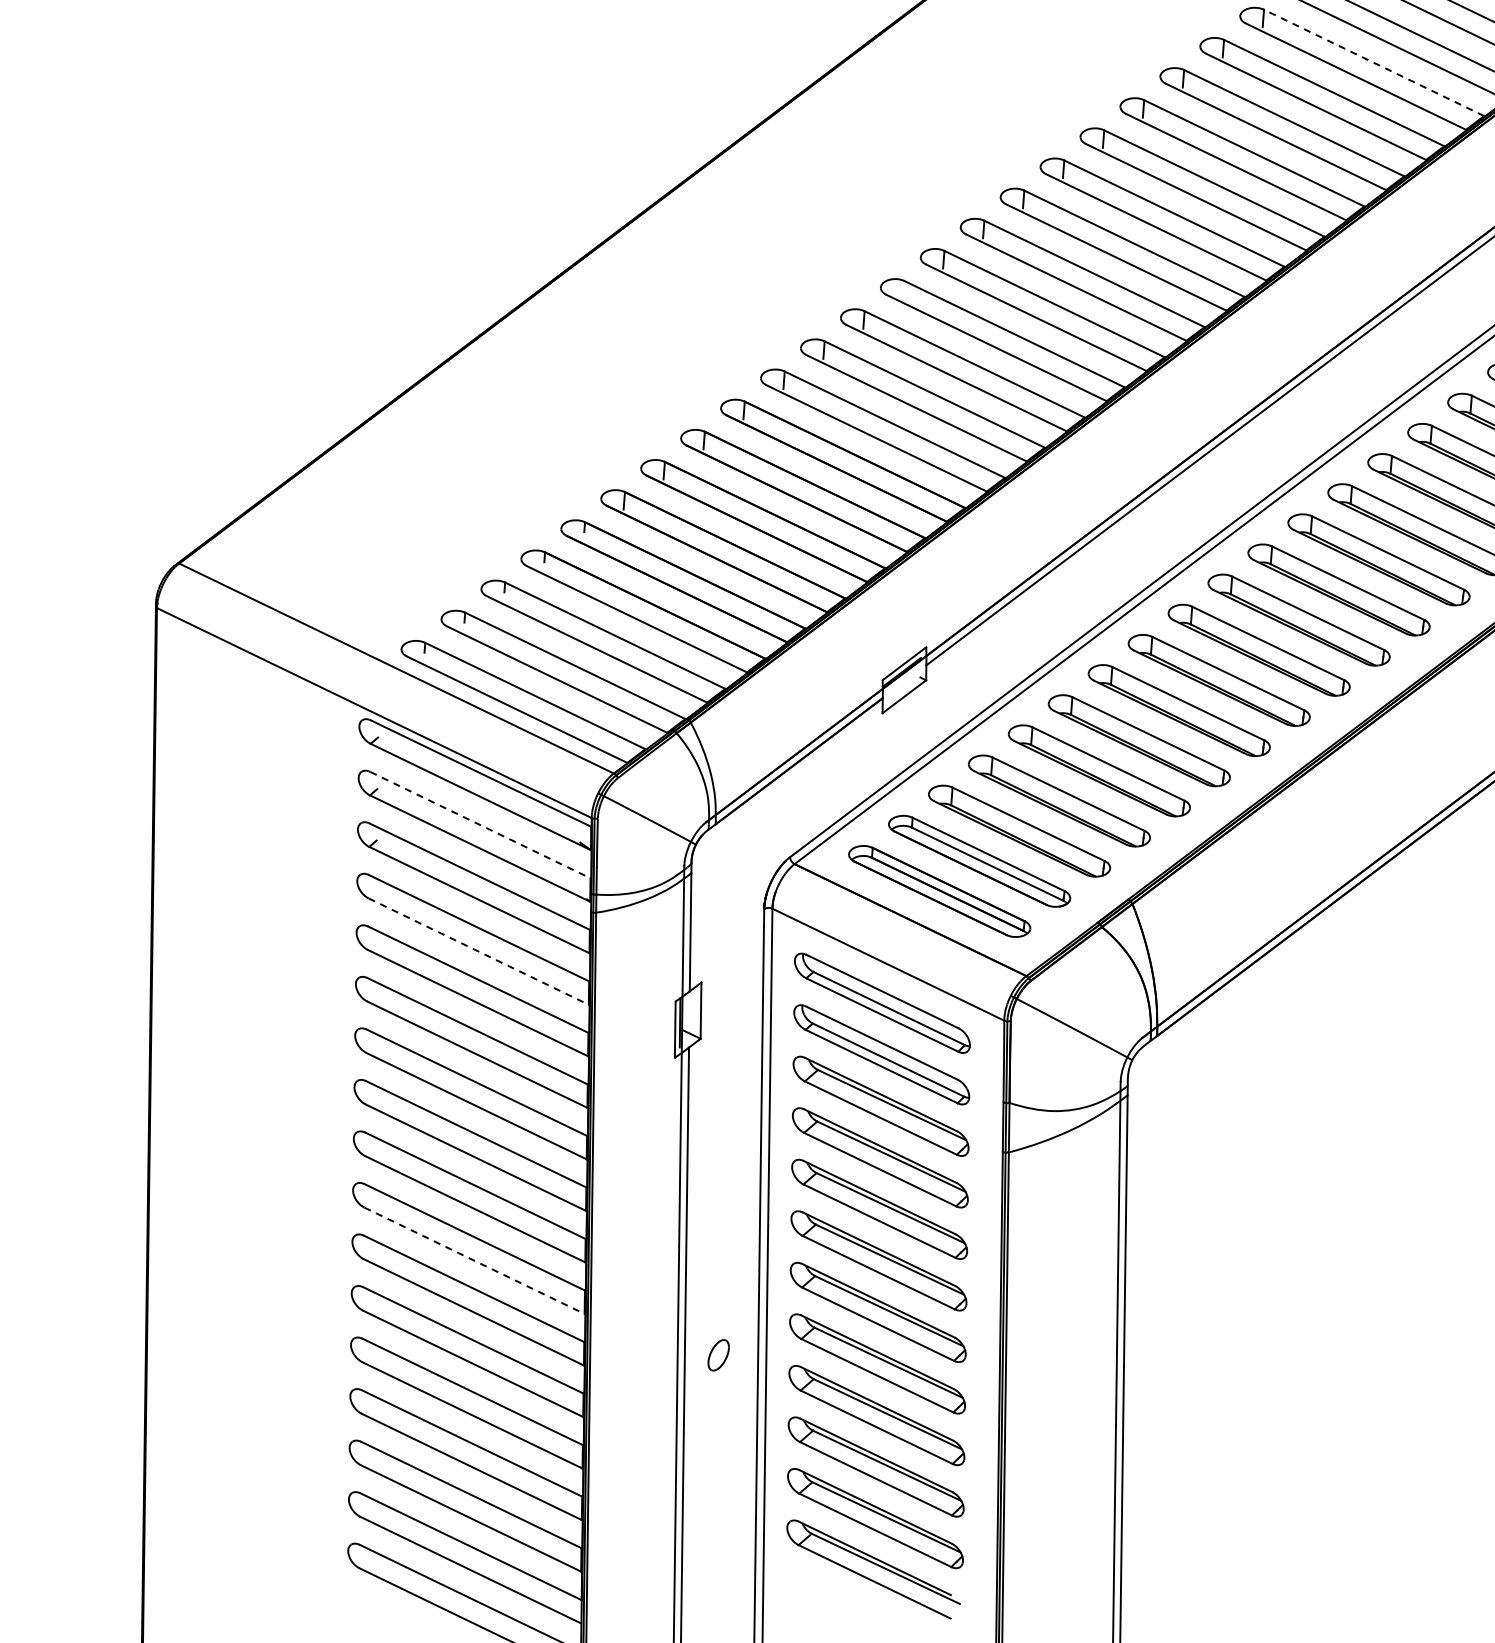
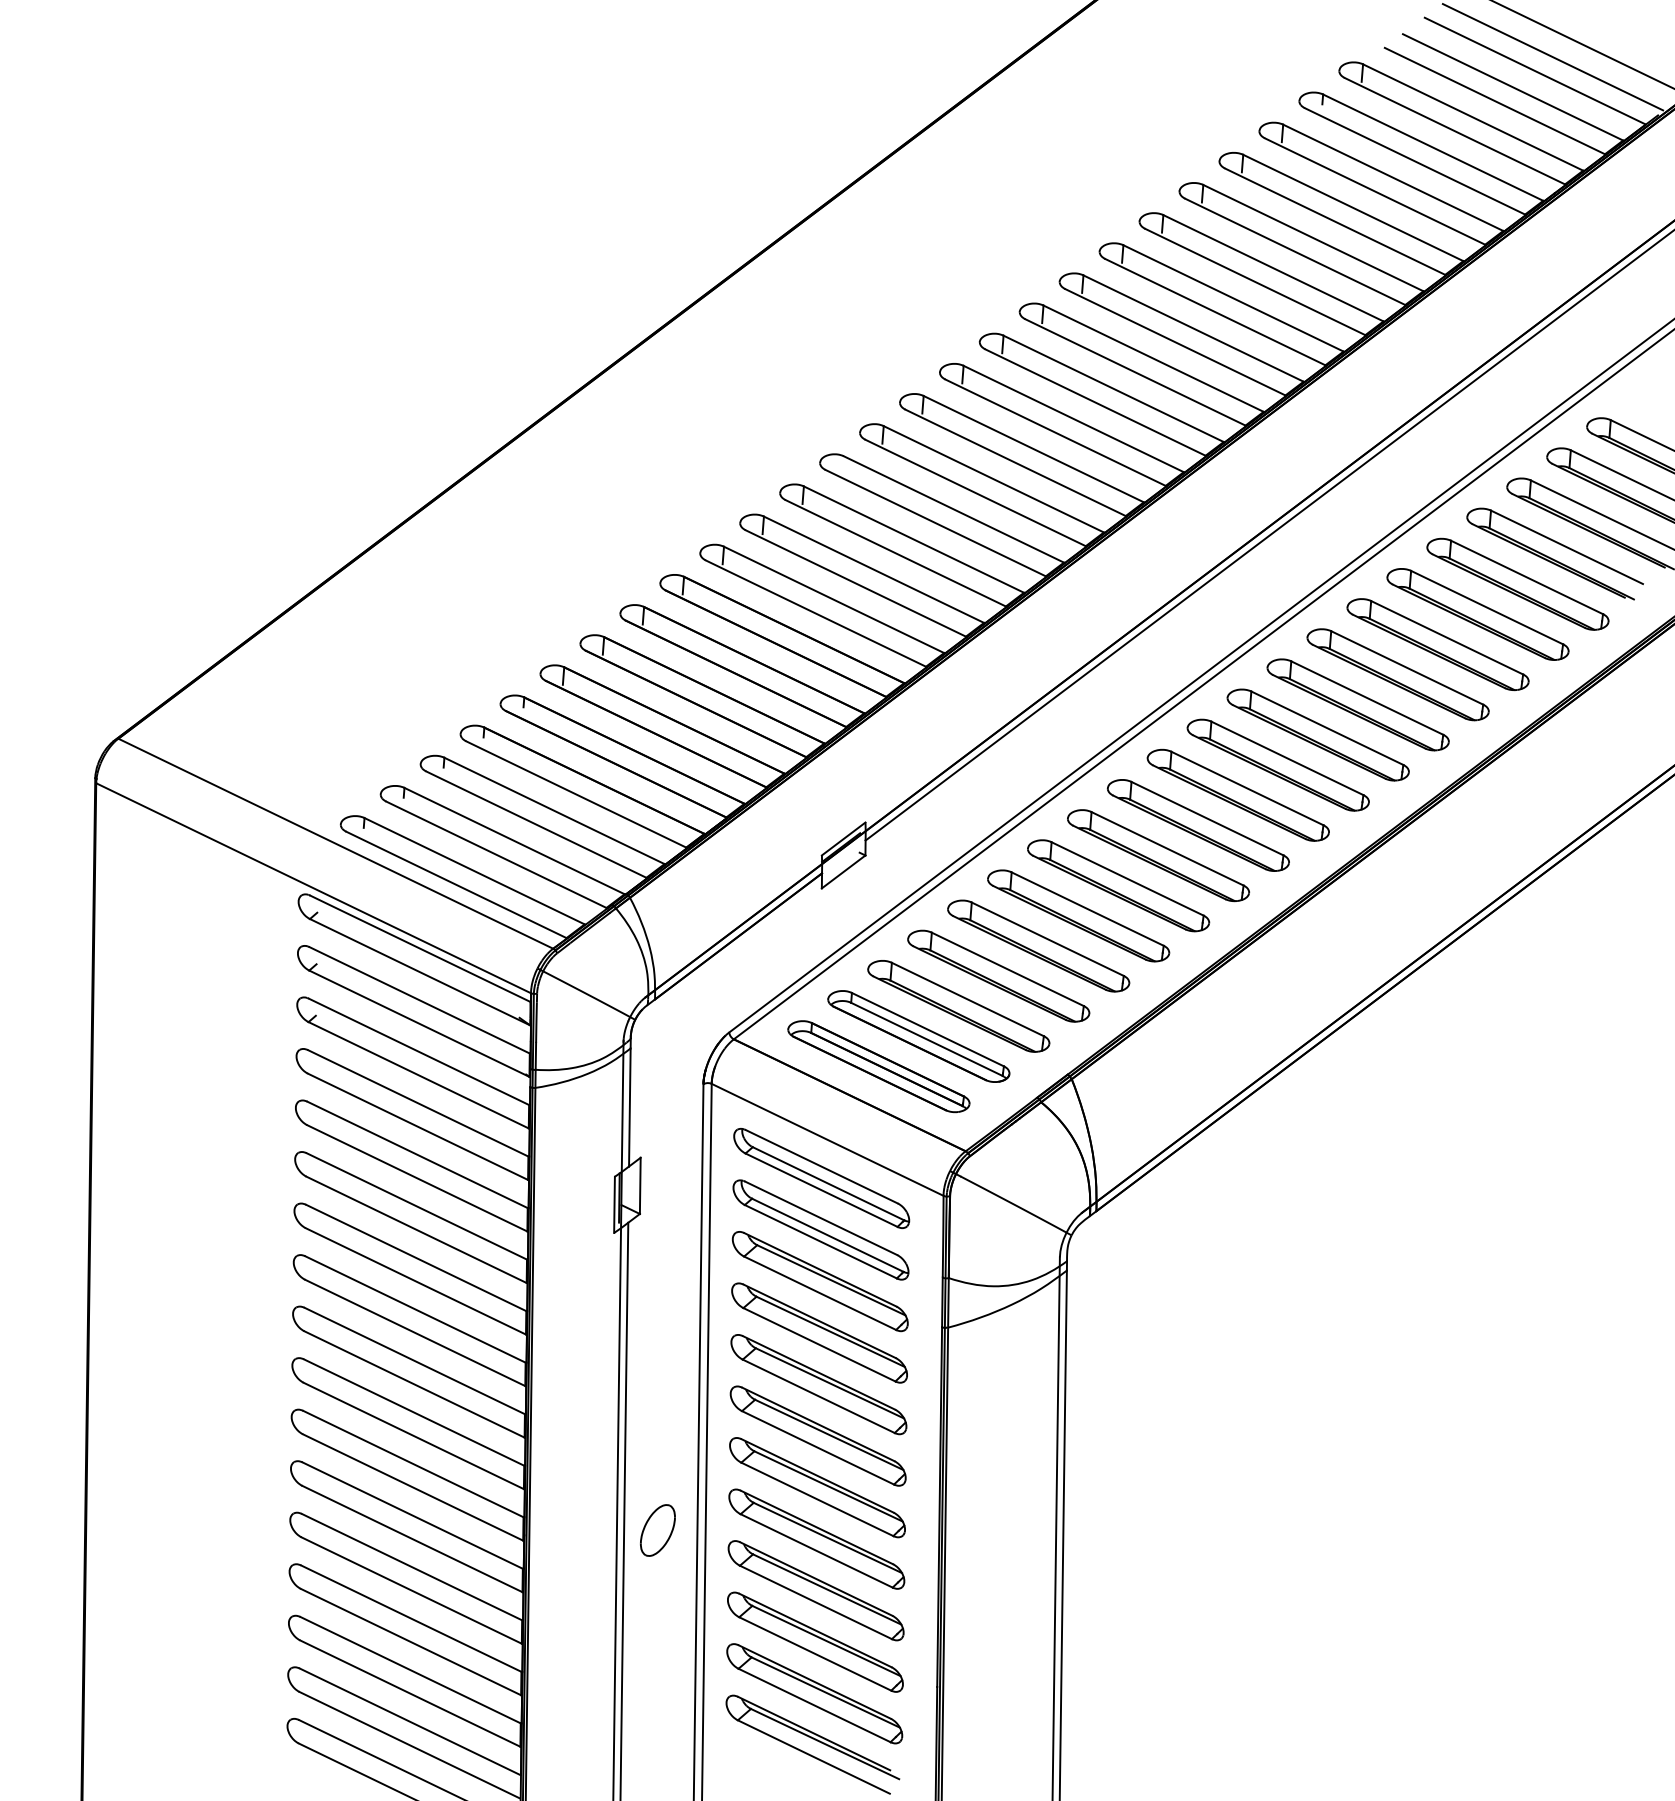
line: (1373, 62) -> (1312, 237), dashed -> solid
line: (481, 825) -> (420, 1000), dashed -> solid
line: (479, 952) -> (418, 1127), dashed -> solid
line: (475, 1261) -> (414, 1436), dashed -> solid
part: (718, 1355) -> (657, 1530), size x1.67

